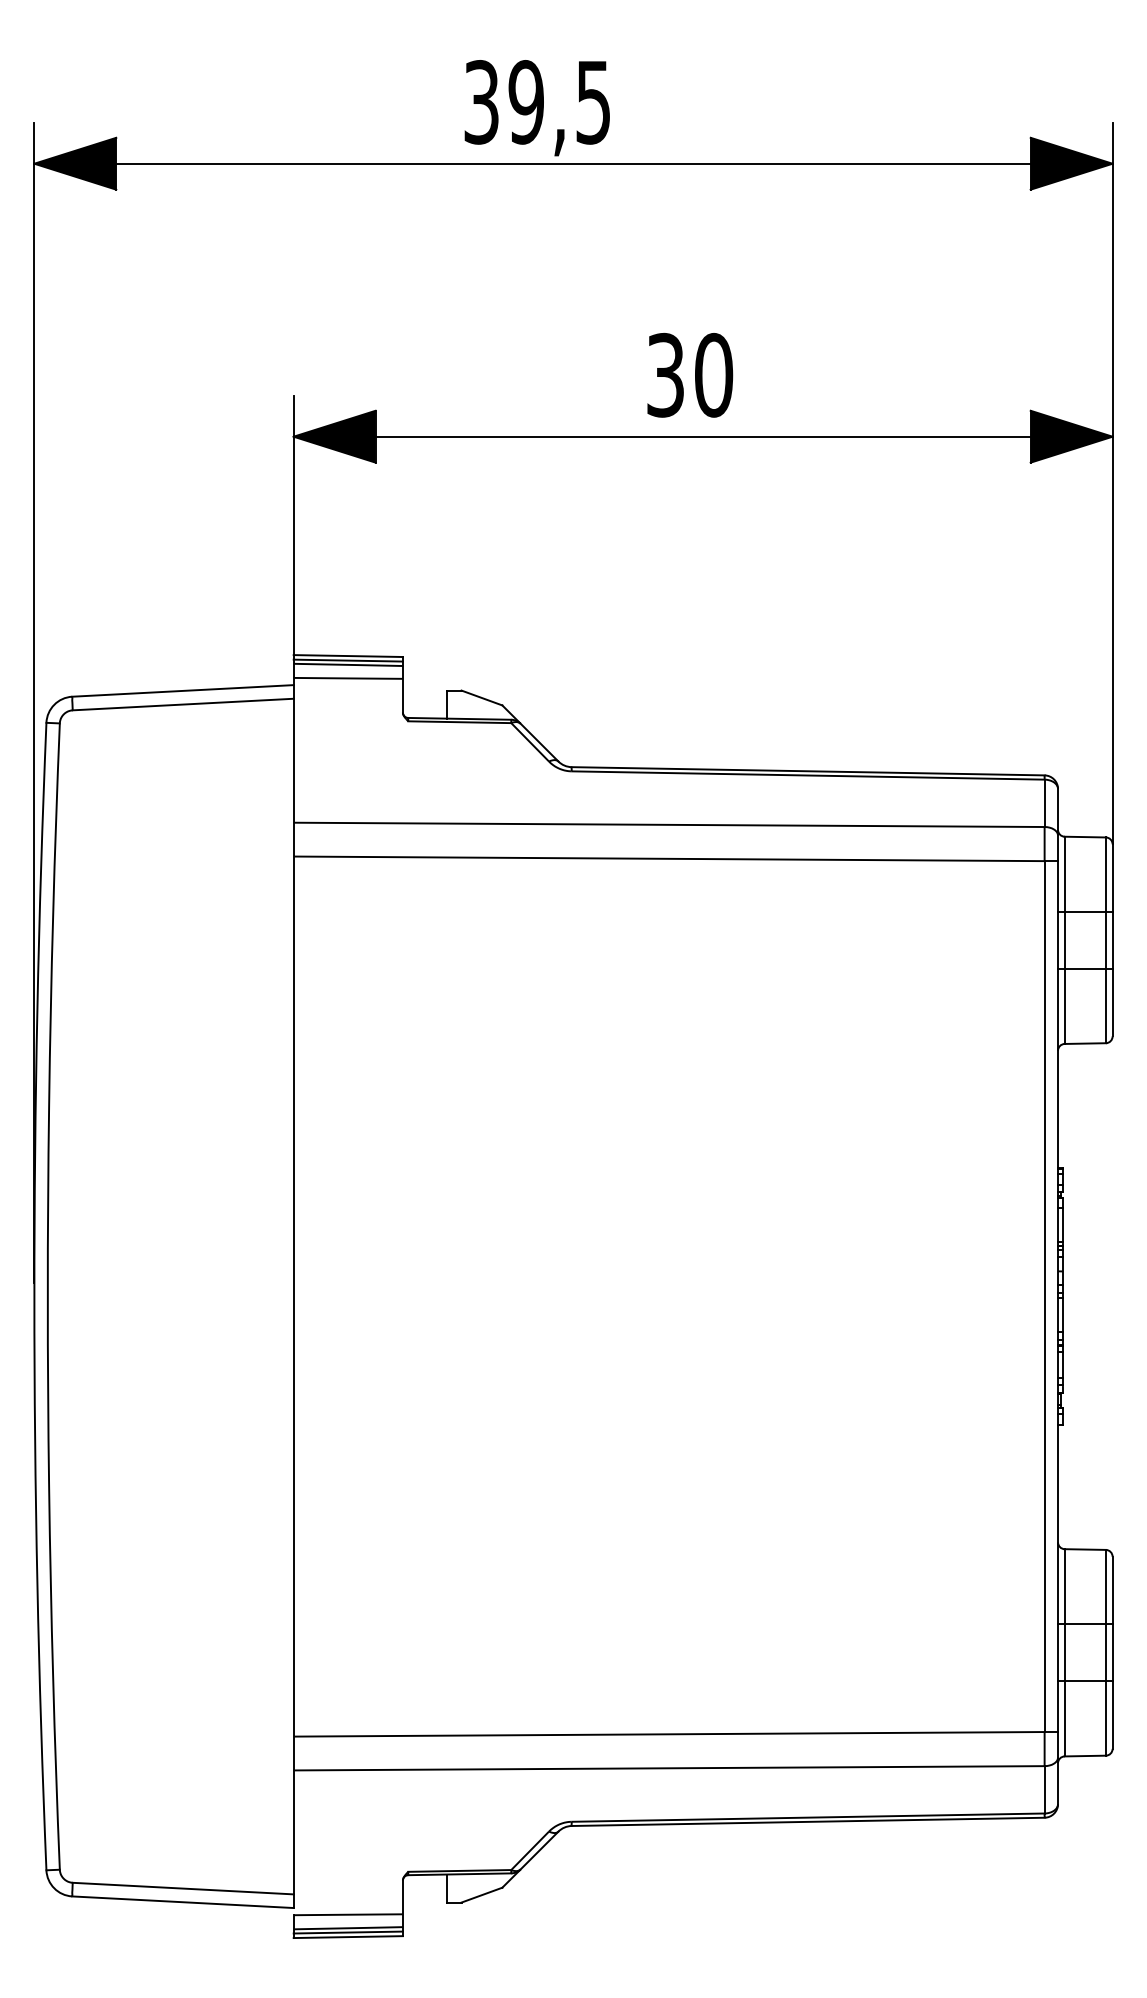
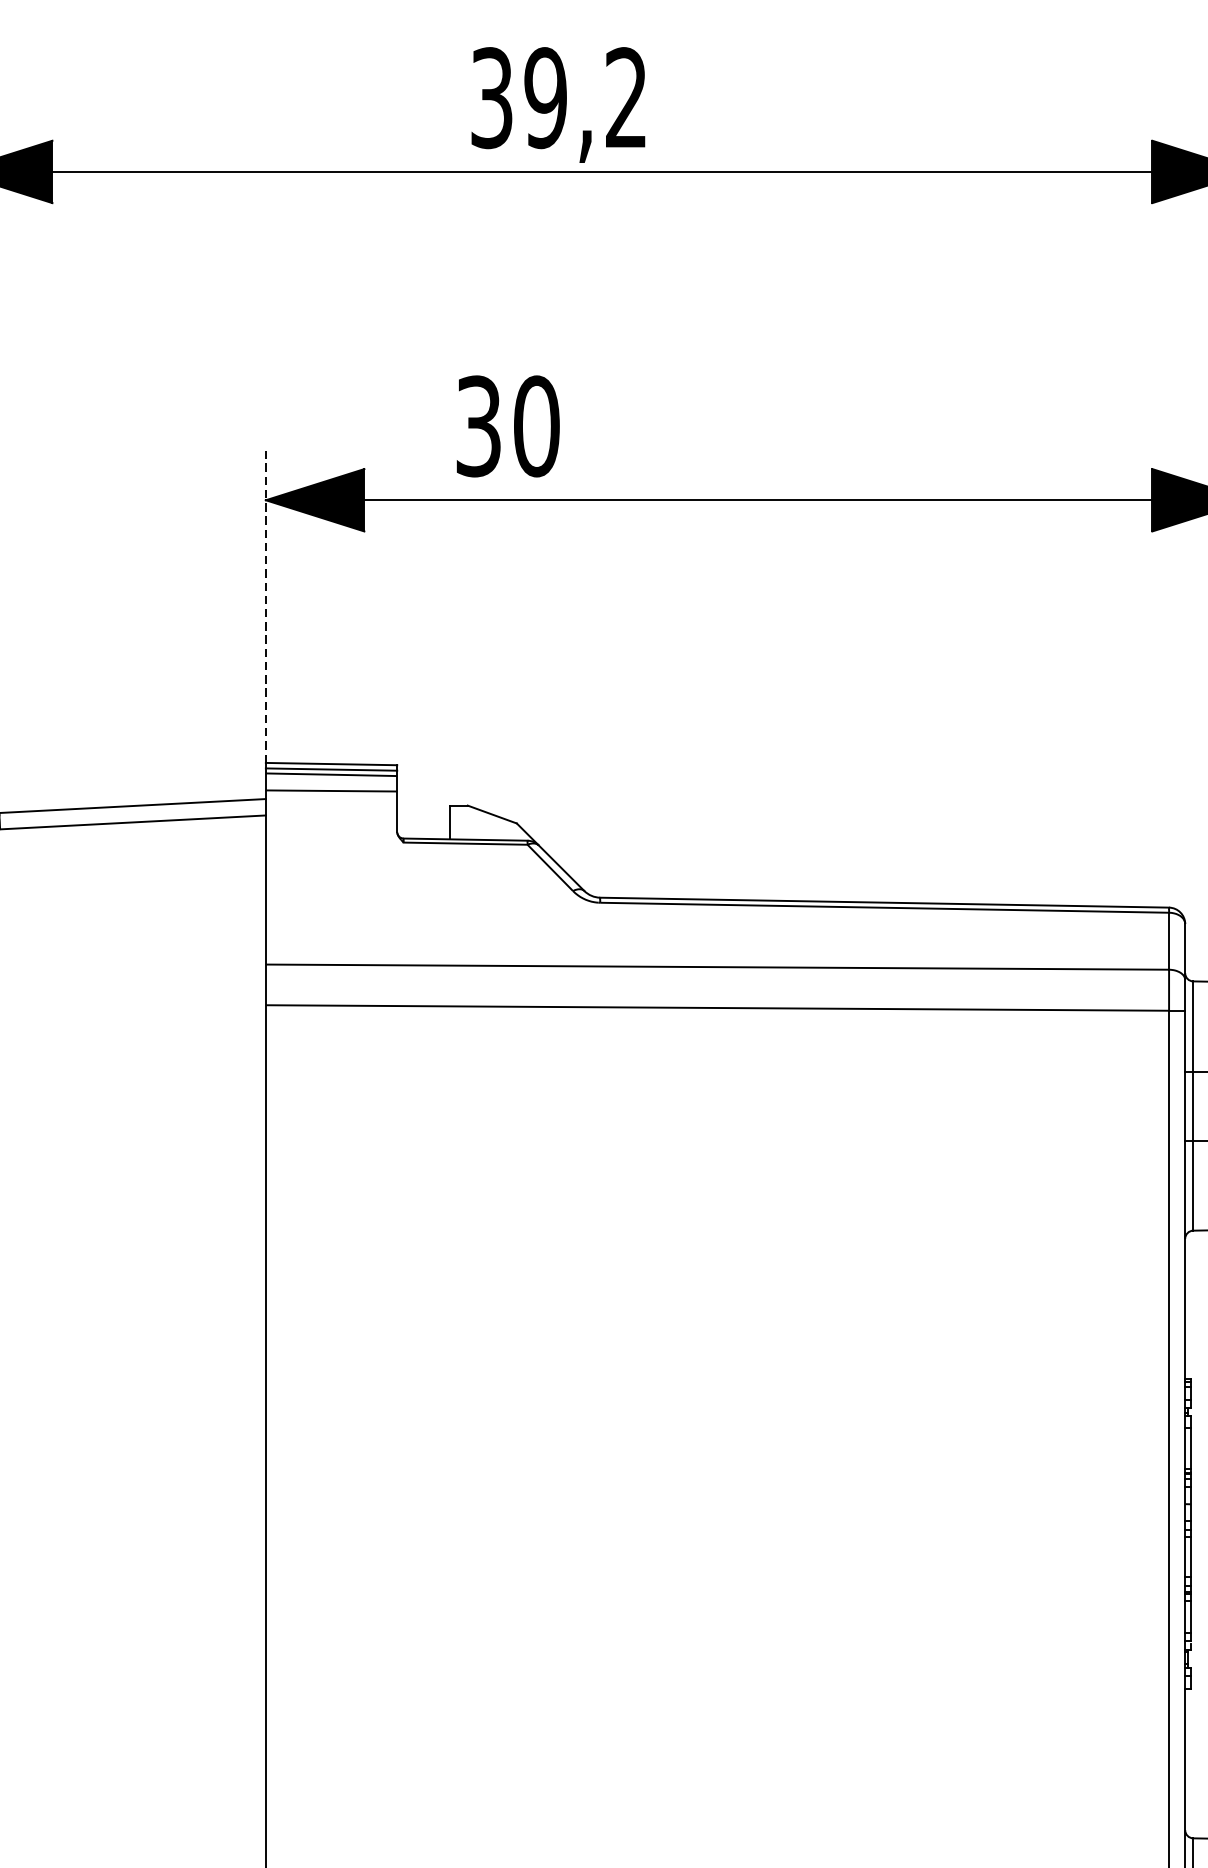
text: (592, 102) -> (625, 98), 39,5 -> 39,2
text: (690, 375) -> (508, 426), moved
line: (293, 525) -> (265, 607), solid -> dashed

